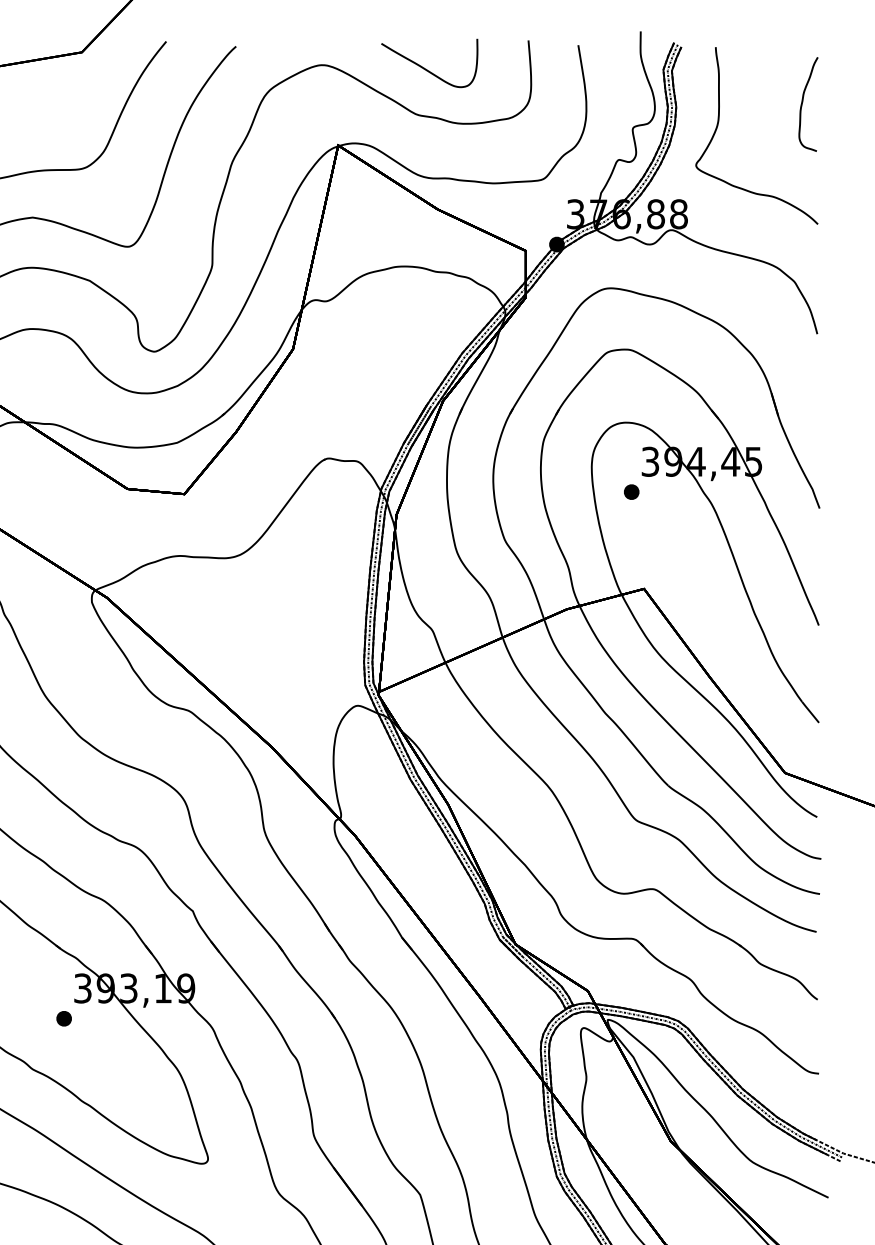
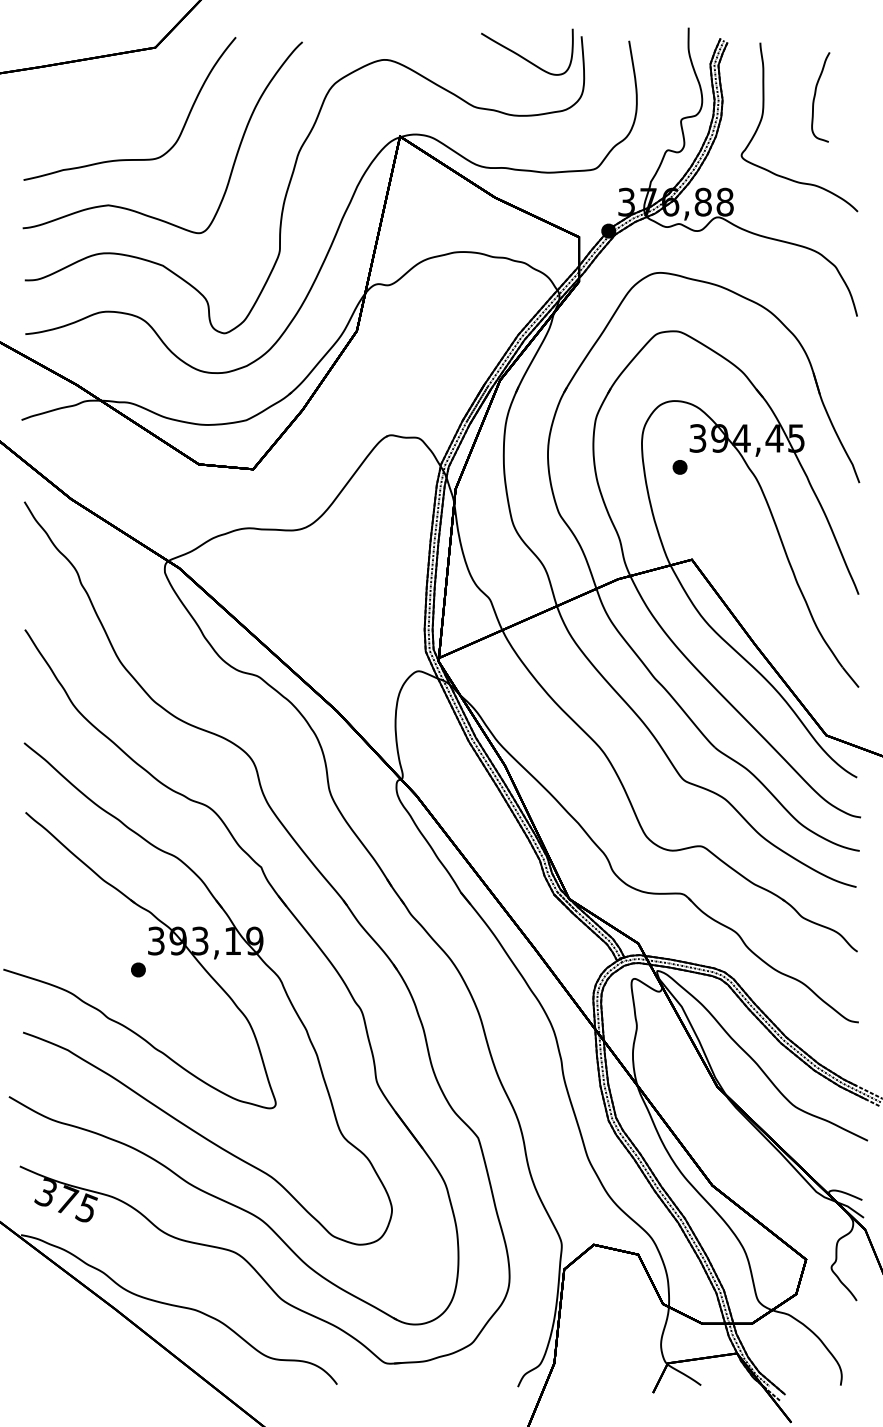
curve: (426, 68) -> (524, 57), moved
part: (808, 104) -> (820, 97), moved

